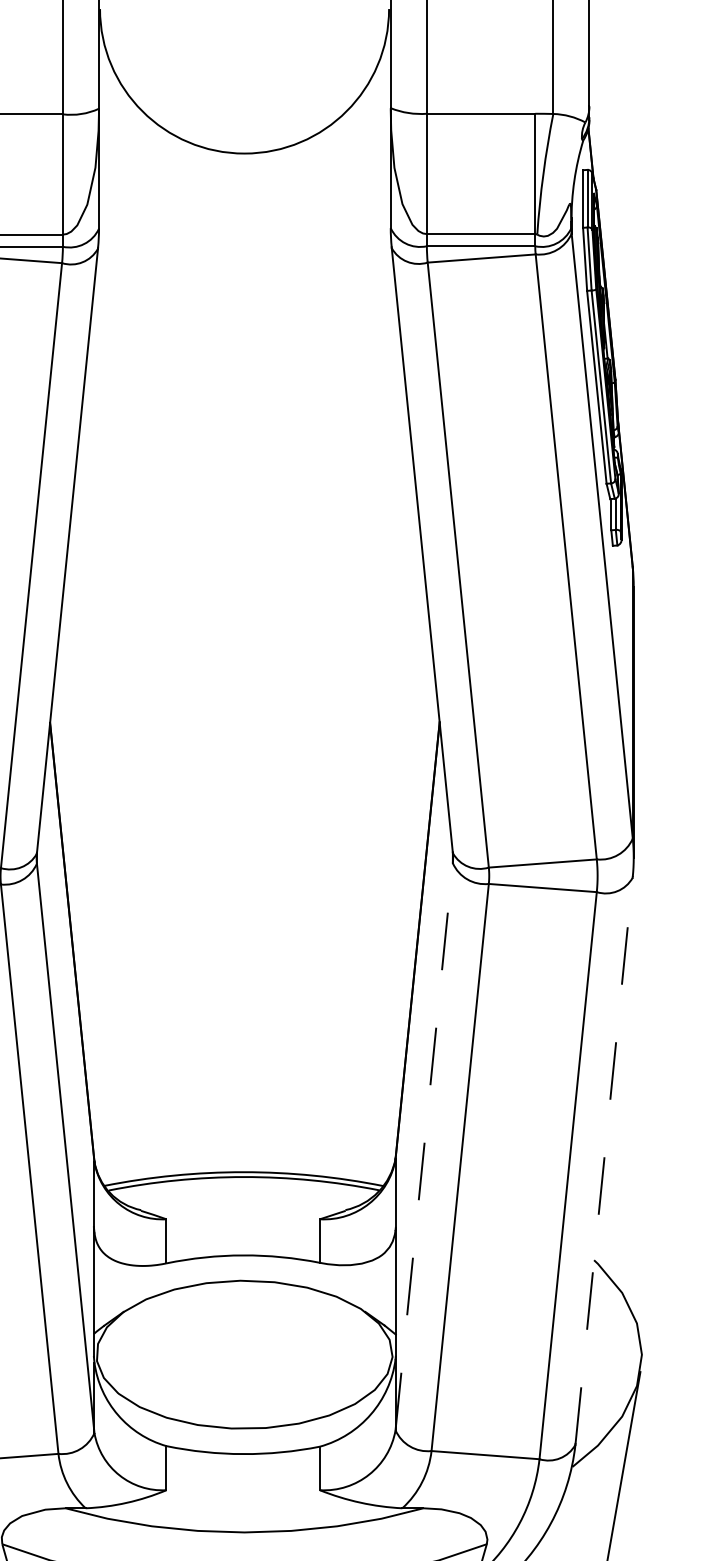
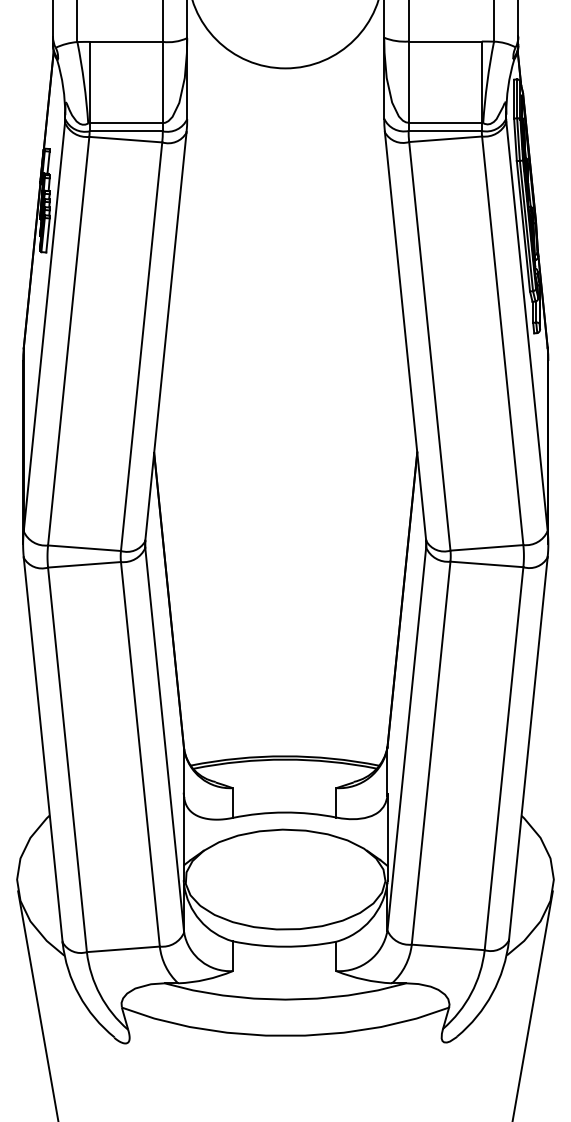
line: (423, 1145) -> (406, 738), dashed -> solid
line: (604, 1160) -> (528, 748), dashed -> solid

